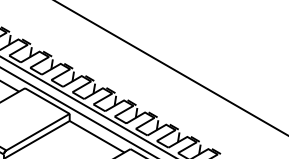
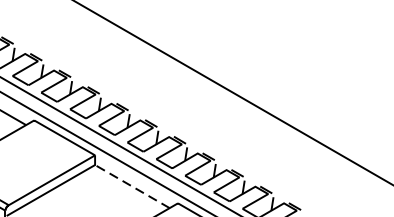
line: (97, 136) -> (132, 186), solid -> dashed

